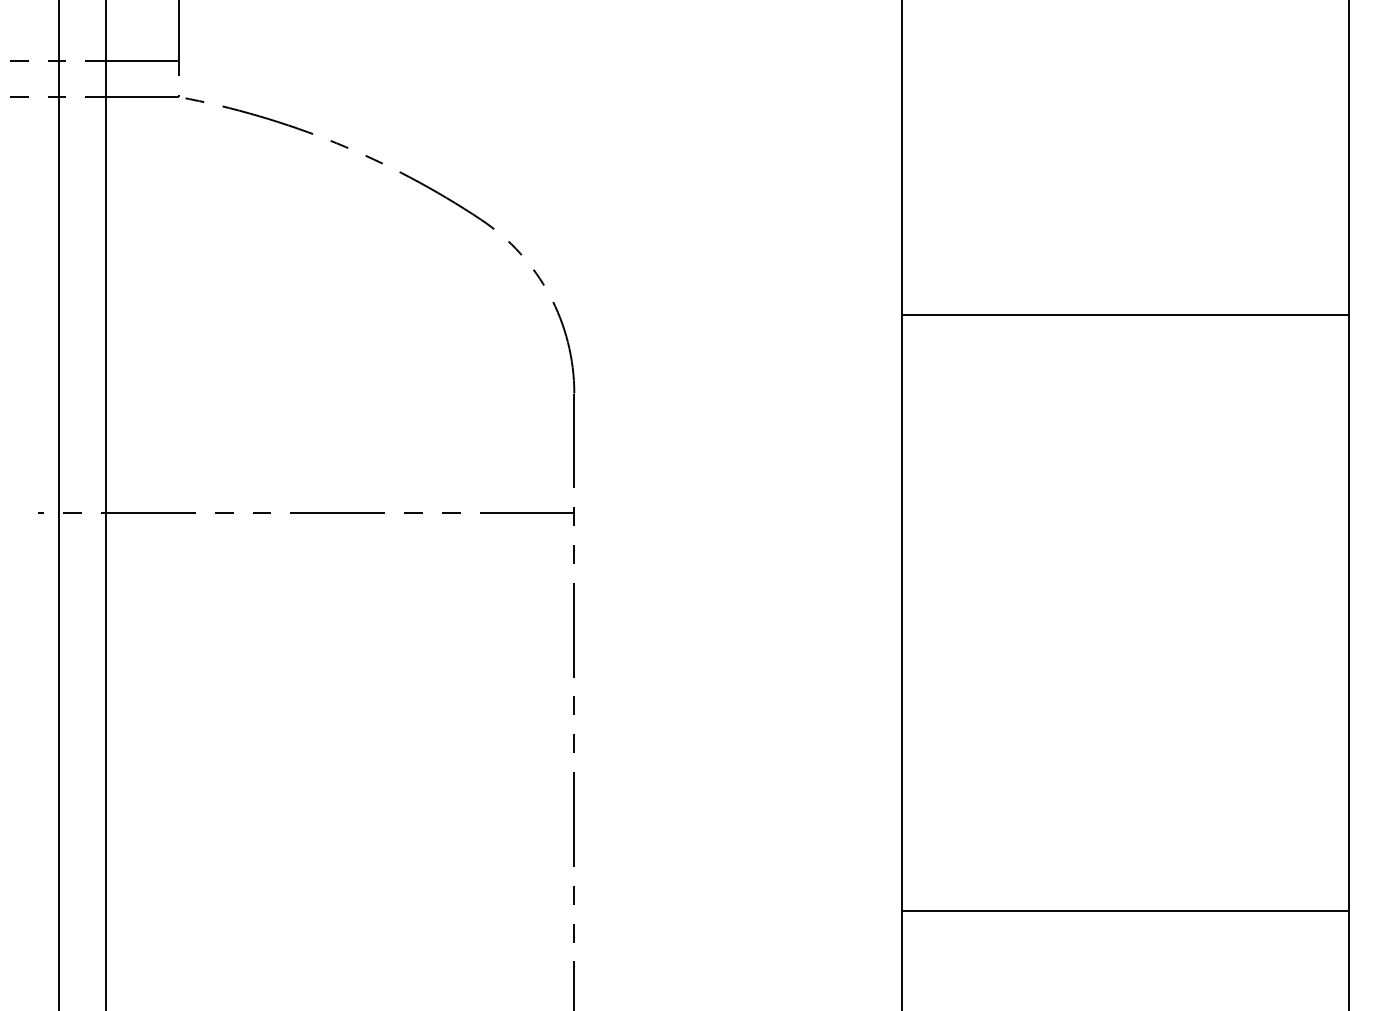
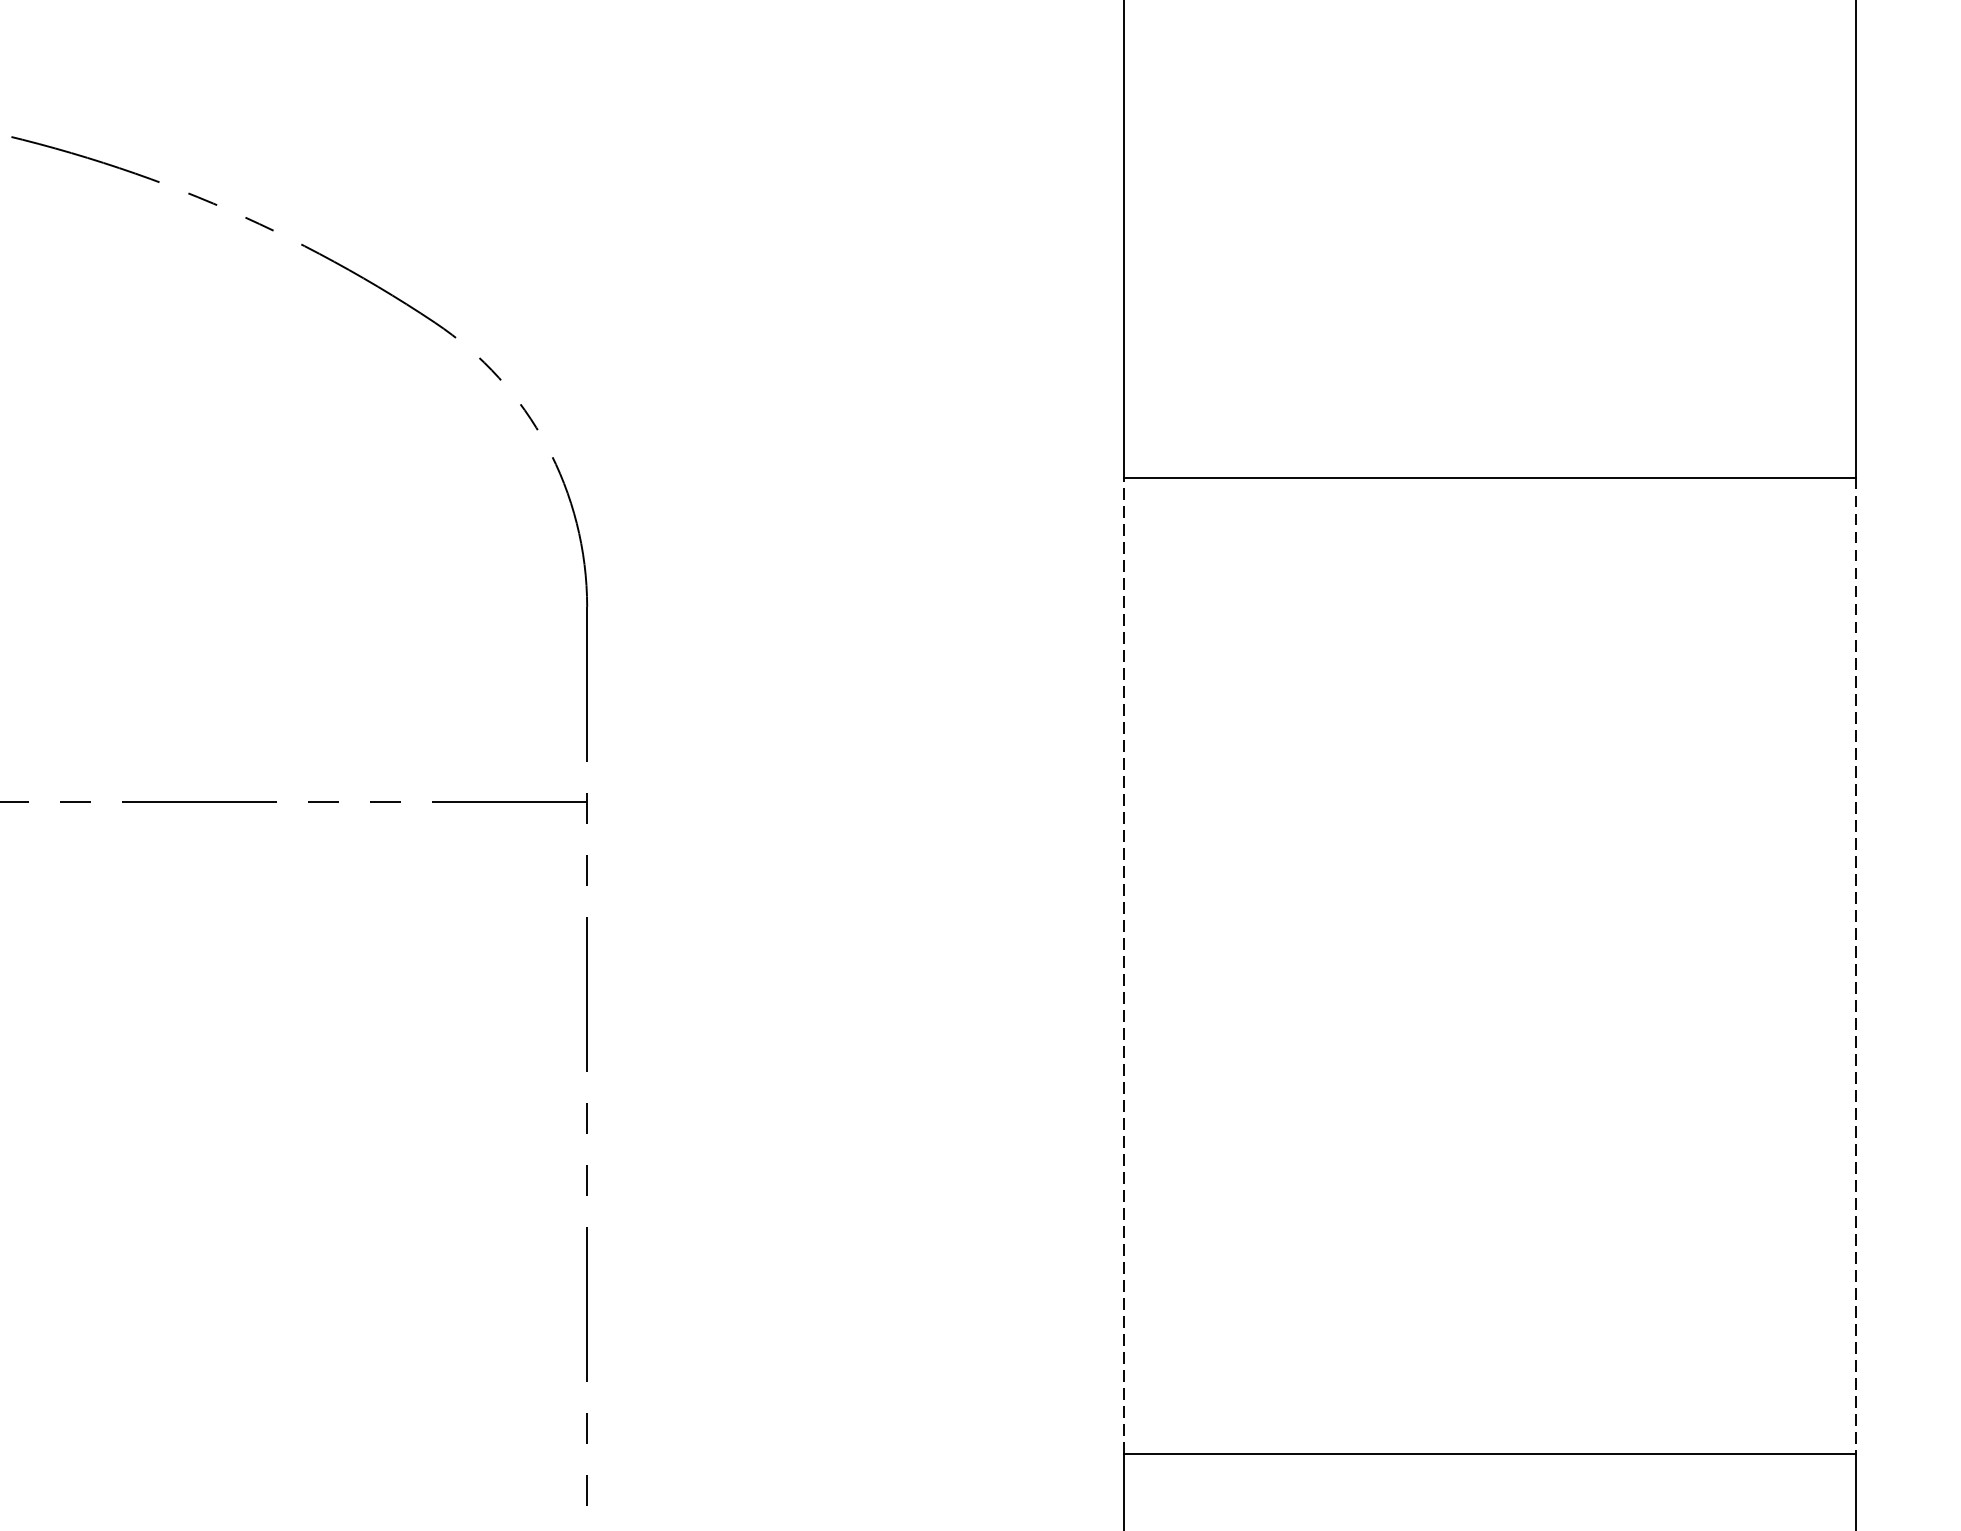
line: (902, 612) -> (1124, 965), solid -> dashed
line: (1349, 613) -> (1855, 966), solid -> dashed

